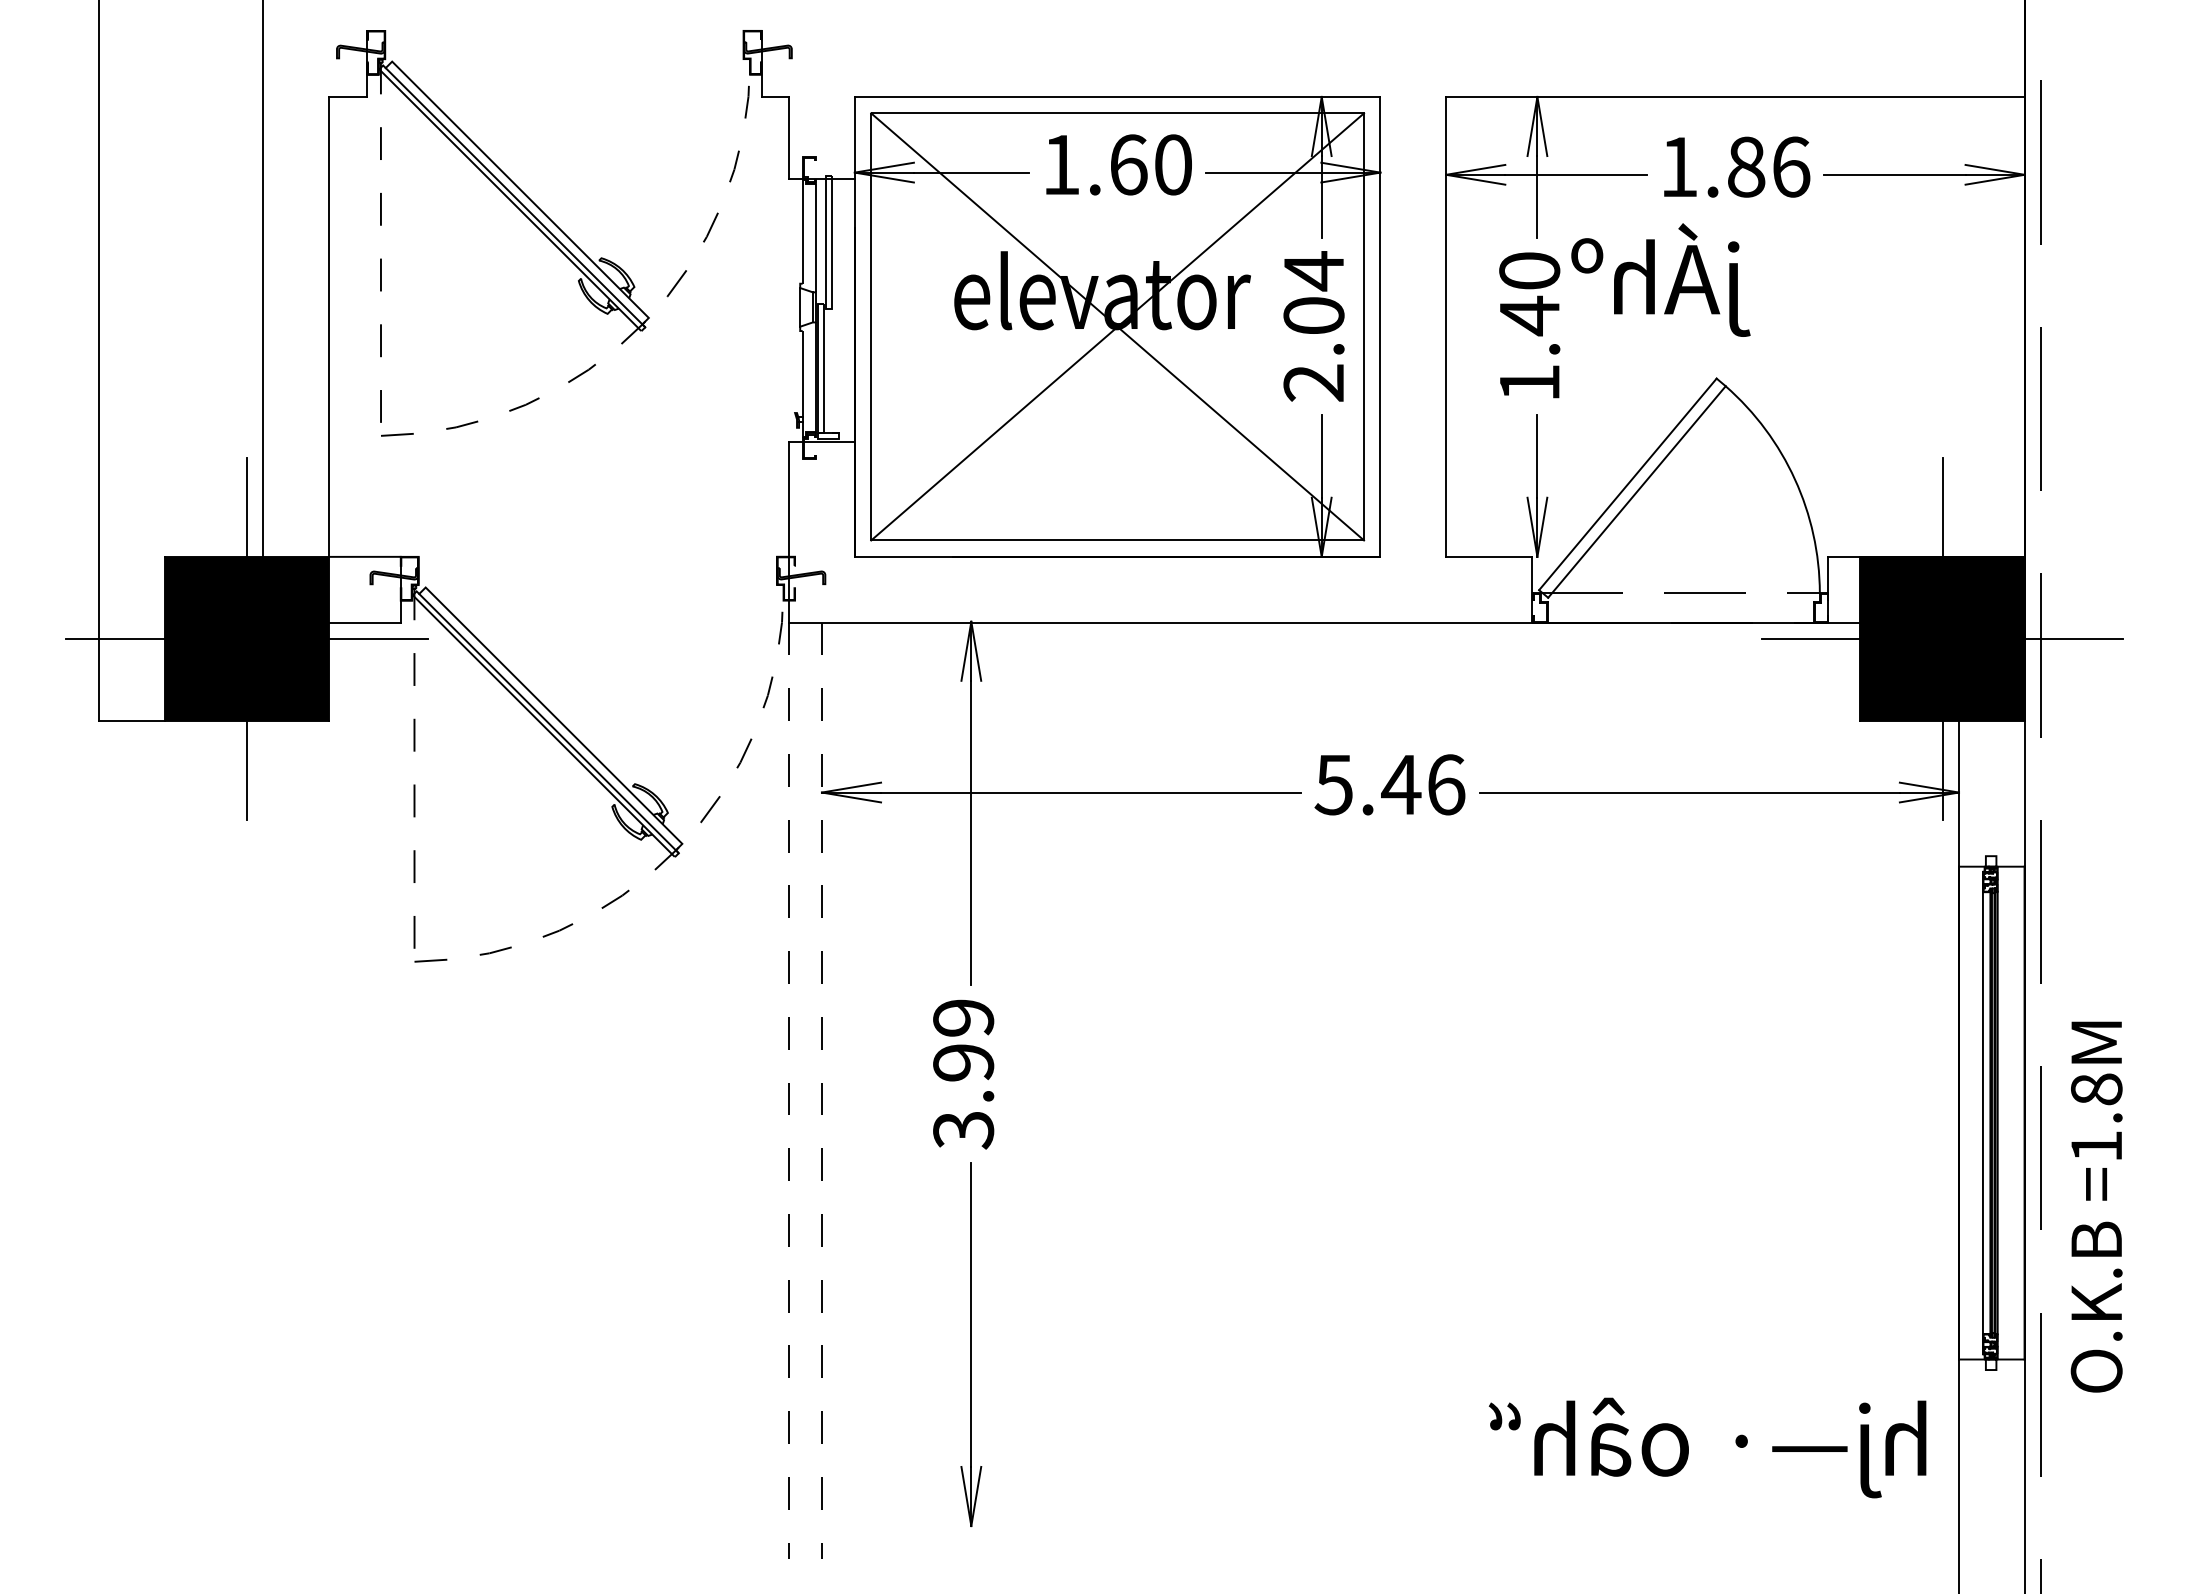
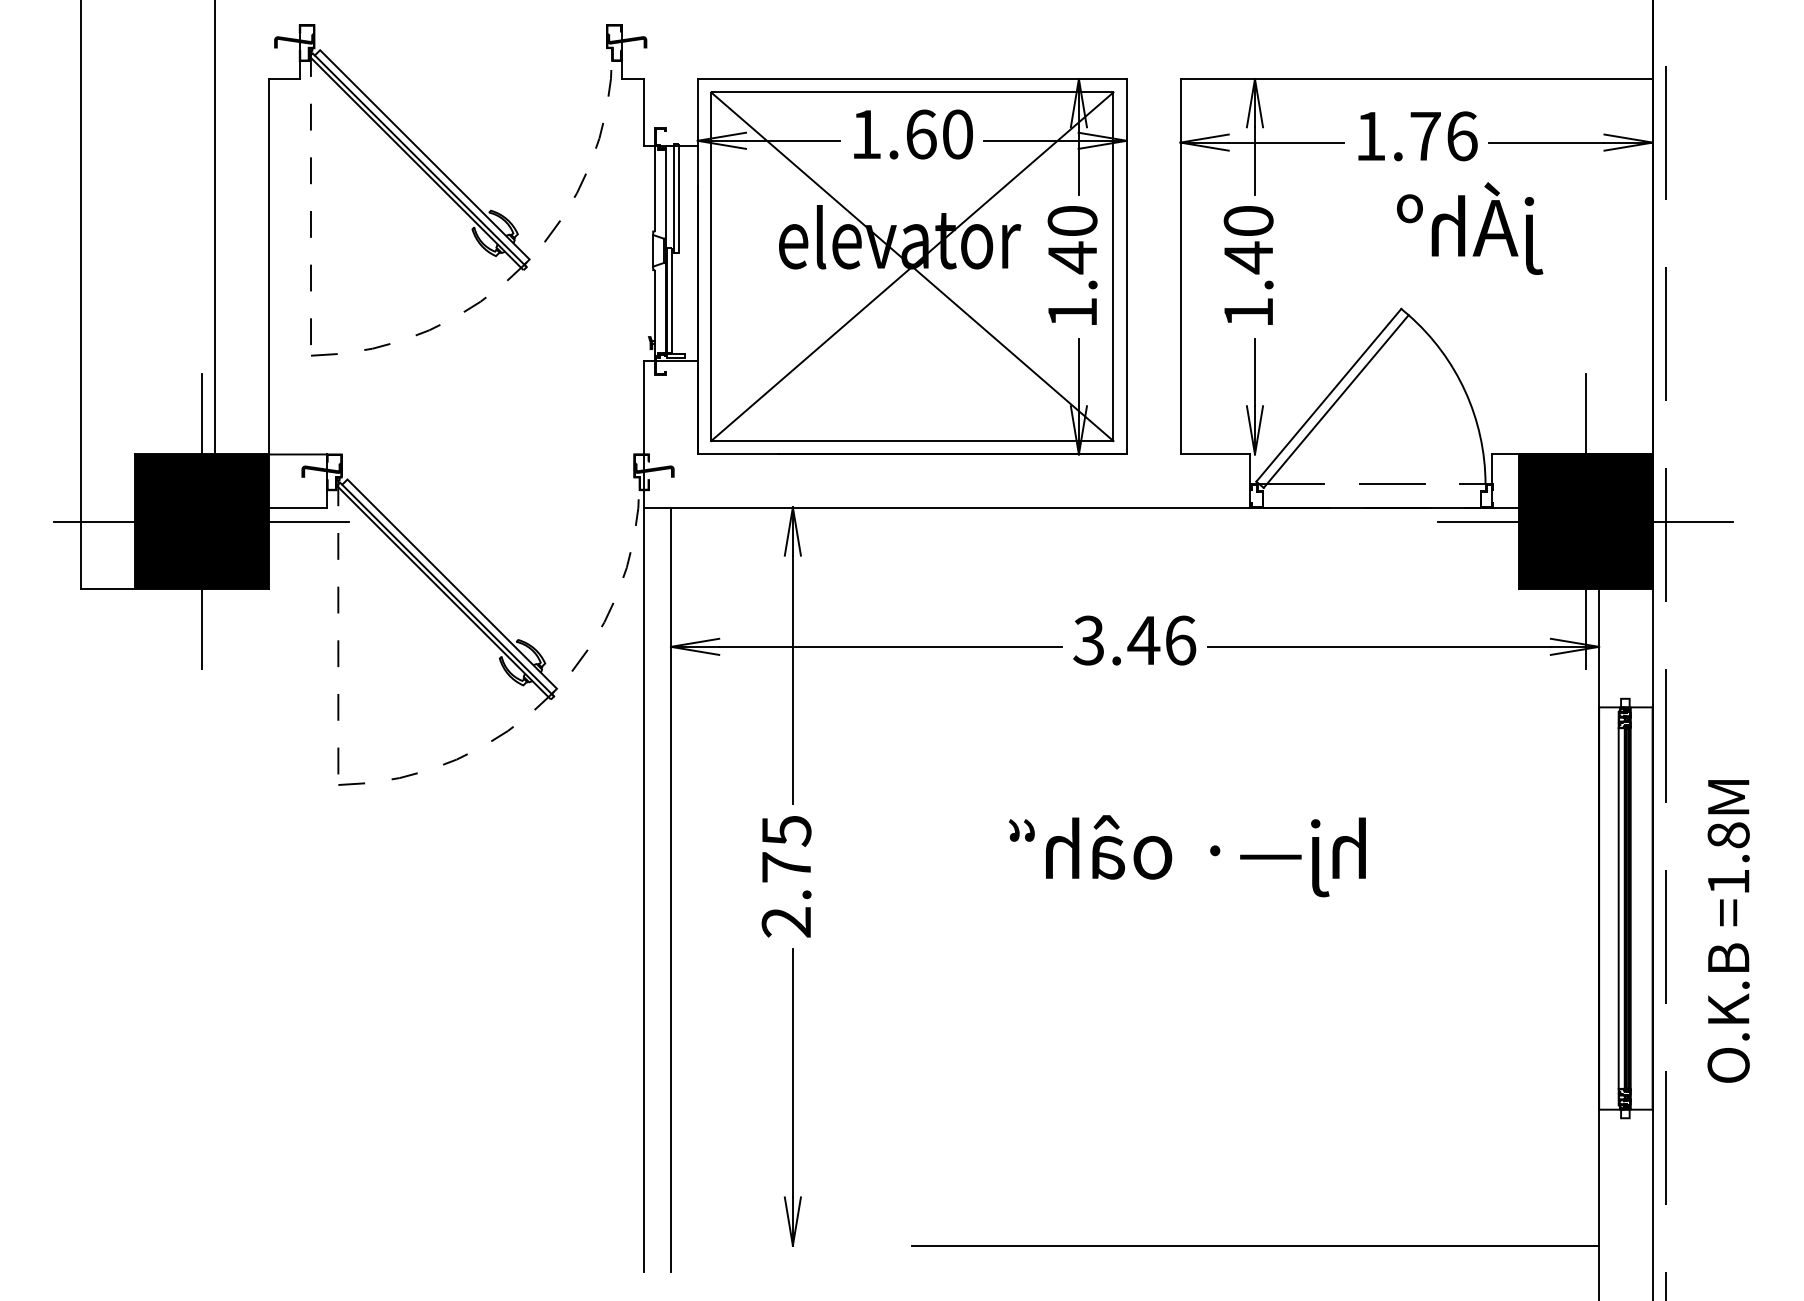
text: (1746, 166) -> (1425, 135), 1.86 -> 1.76
text: (1660, 279) -> (1469, 228), moved
text: (1313, 326) -> (1072, 266), 2.04 -> 1.40
text: (1333, 784) -> (1088, 640), 5.46 -> 3.46
text: (963, 1074) -> (786, 877), 3.99 -> 2.75
line: (789, 1091) -> (644, 890), dashed -> solid
line: (821, 1091) -> (670, 890), dashed -> solid
text: (2096, 1206) -> (1728, 930), moved
text: (1707, 1447) -> (1187, 855), moved
line: (1538, 1526) -> (1255, 1245), added

